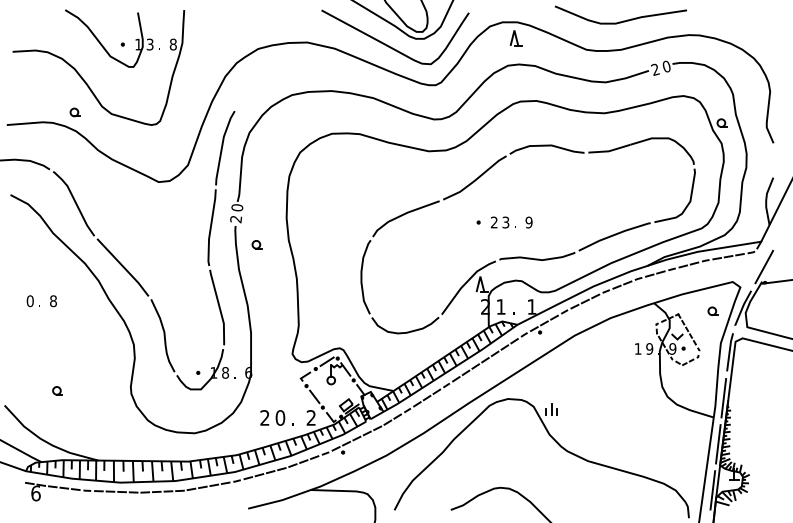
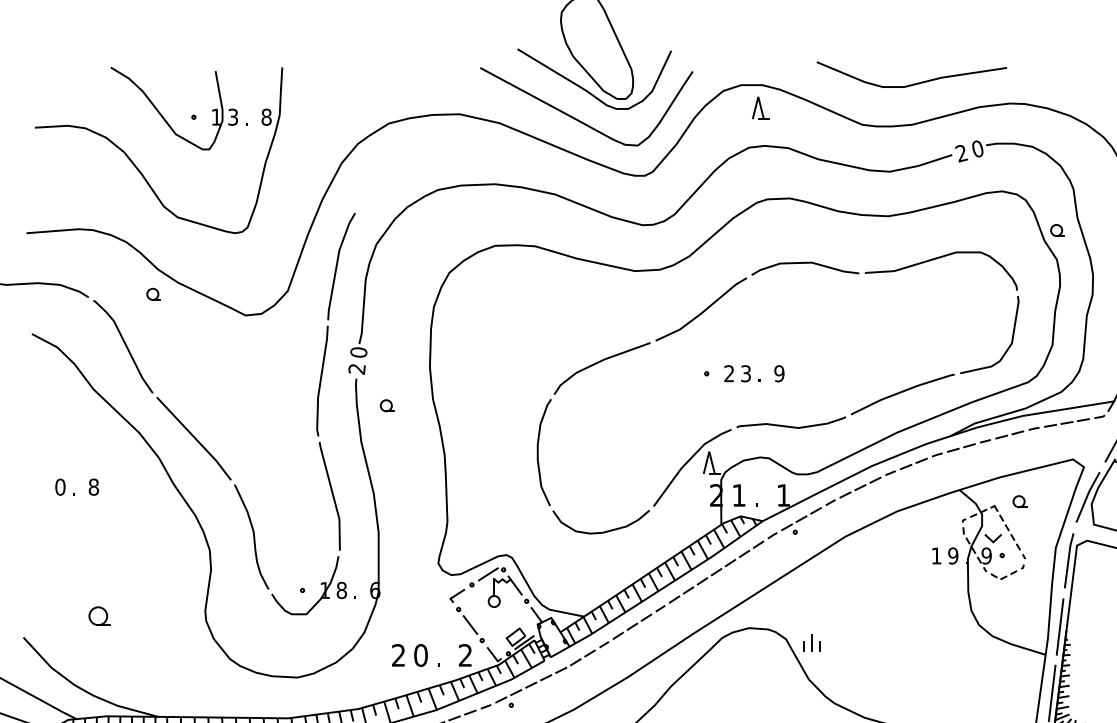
part: (74, 112) -> (152, 294), moved
part: (712, 310) -> (1019, 500), moved
part: (57, 390) -> (99, 615), size x1.6

